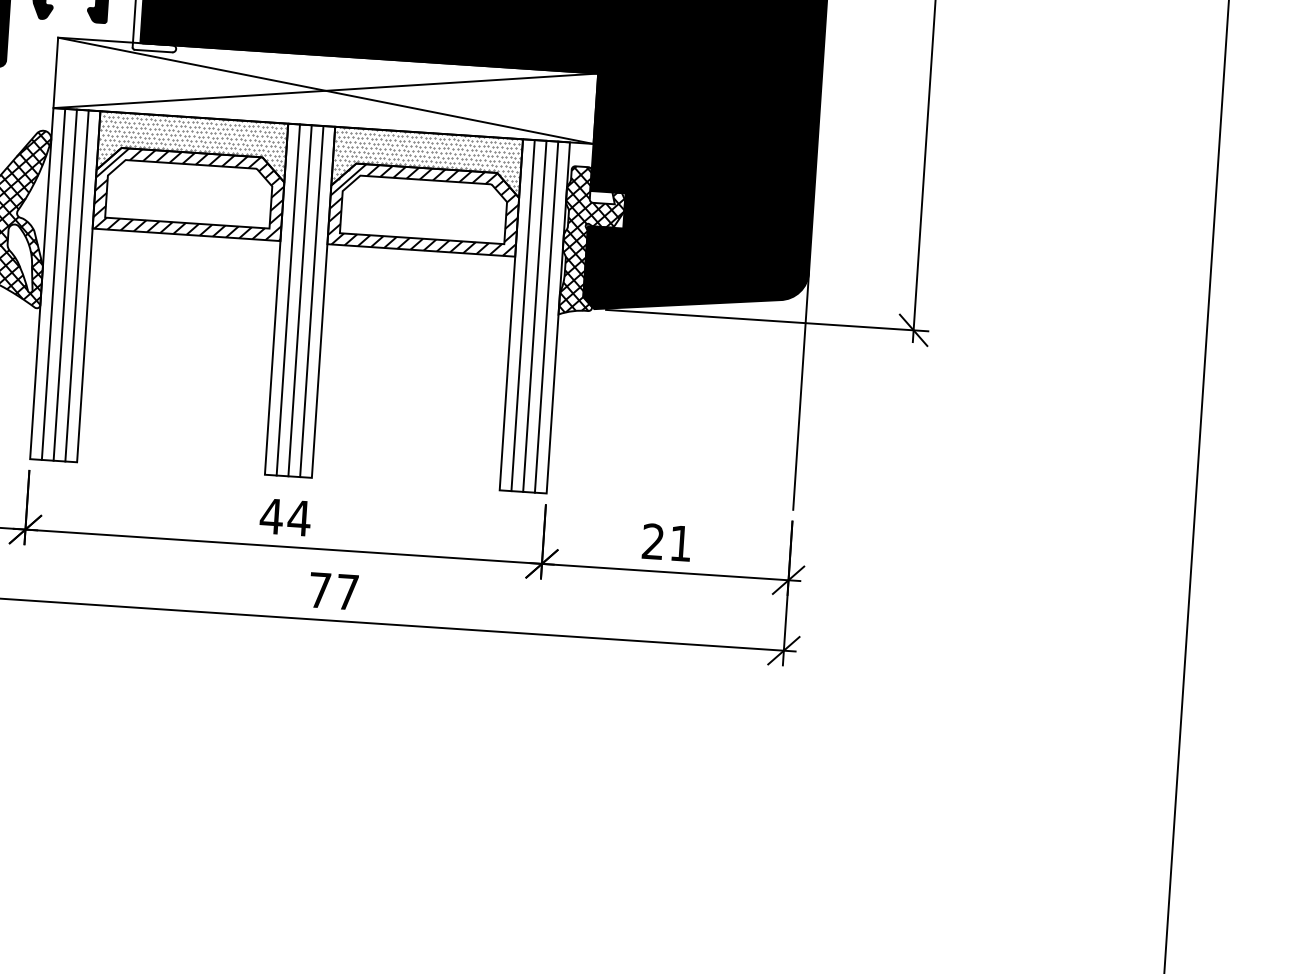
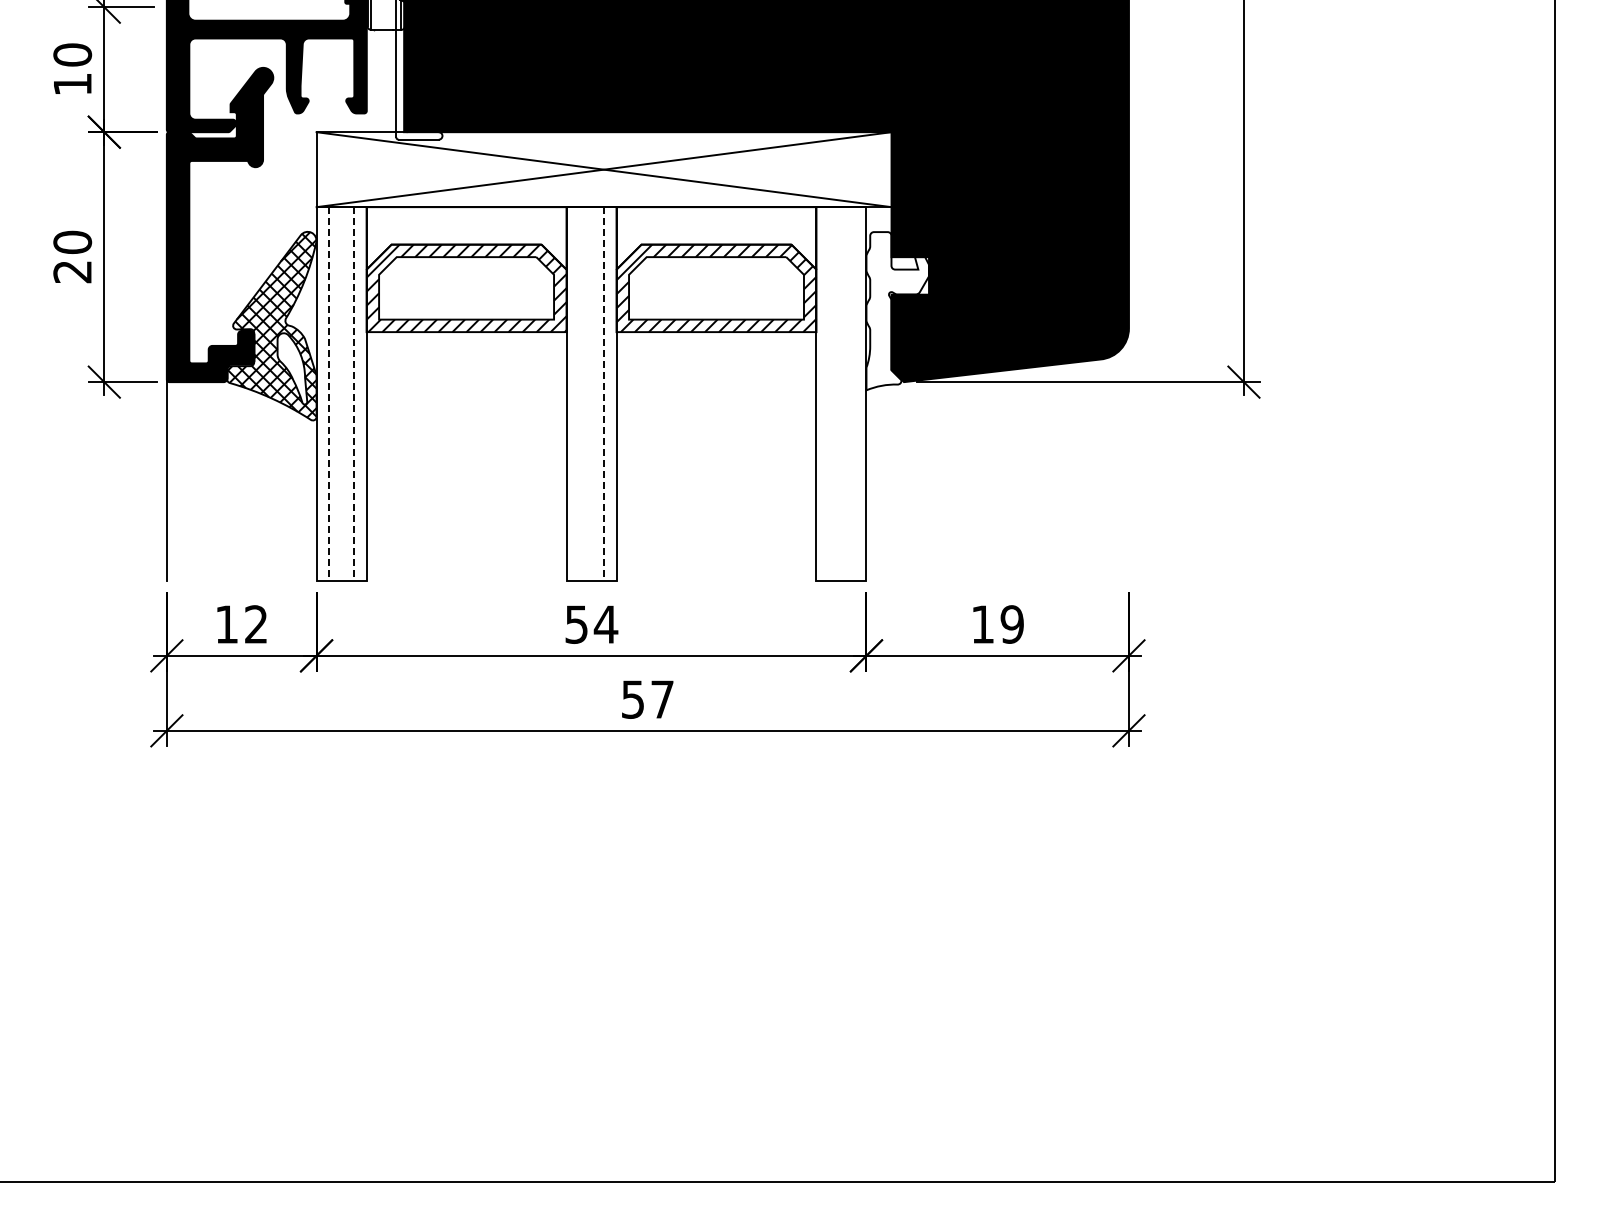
hatch: (192, 145) -> (466, 236), removed
hatch: (427, 160) -> (716, 236), removed
hatch: (592, 240) -> (897, 309), removed
line: (53, 284) -> (329, 394), solid -> dashed
line: (65, 284) -> (341, 393), removed
line: (77, 286) -> (354, 394), solid -> dashed
line: (288, 299) -> (579, 393), removed
line: (300, 300) -> (591, 393), removed
line: (312, 302) -> (604, 394), solid -> dashed
line: (522, 315) -> (828, 393), removed
line: (534, 315) -> (841, 393), removed
line: (546, 316) -> (853, 393), removed
line: (800, 391) -> (1128, 454), removed
text: (271, 516) -> (576, 624), 44 -> 54
text: (667, 542) -> (997, 624), 21 -> 19
text: (319, 590) -> (632, 699), 77 -> 57

